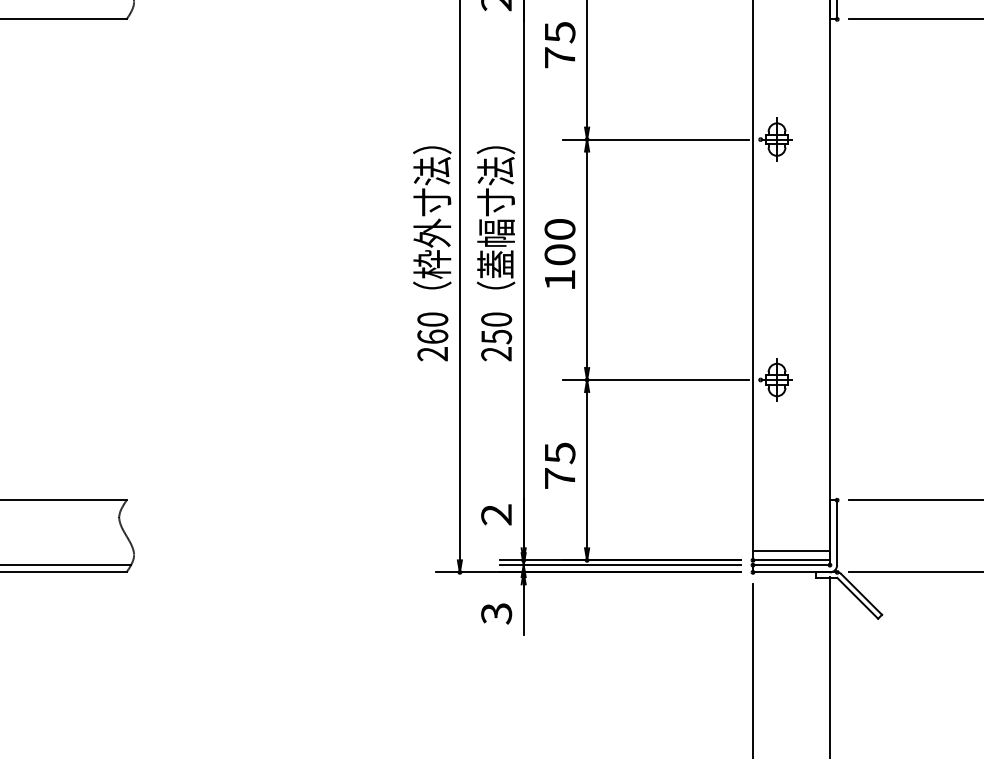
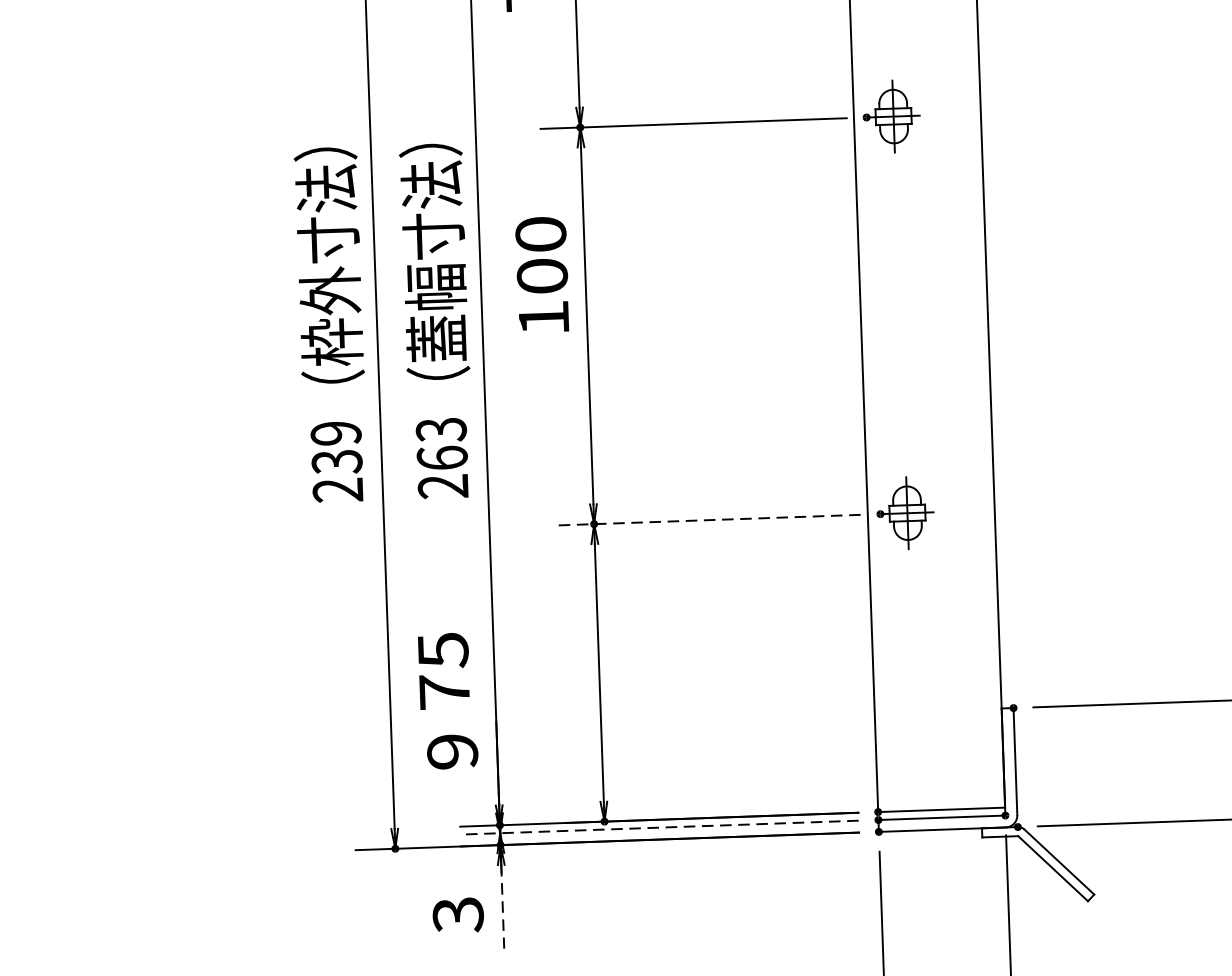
text: (559, 253) -> (541, 274), moved
text: (432, 328) -> (336, 448), 260 -> 239
text: (496, 328) -> (441, 444), 250 -> 263
line: (655, 380) -> (706, 521), solid -> dashed
text: (560, 465) -> (444, 670), moved
text: (496, 514) -> (452, 751), 2 -> 9
line: (791, 550) -> (941, 793), removed
line: (620, 565) -> (659, 828), solid -> dashed
line: (523, 610) -> (502, 908), solid -> dashed

